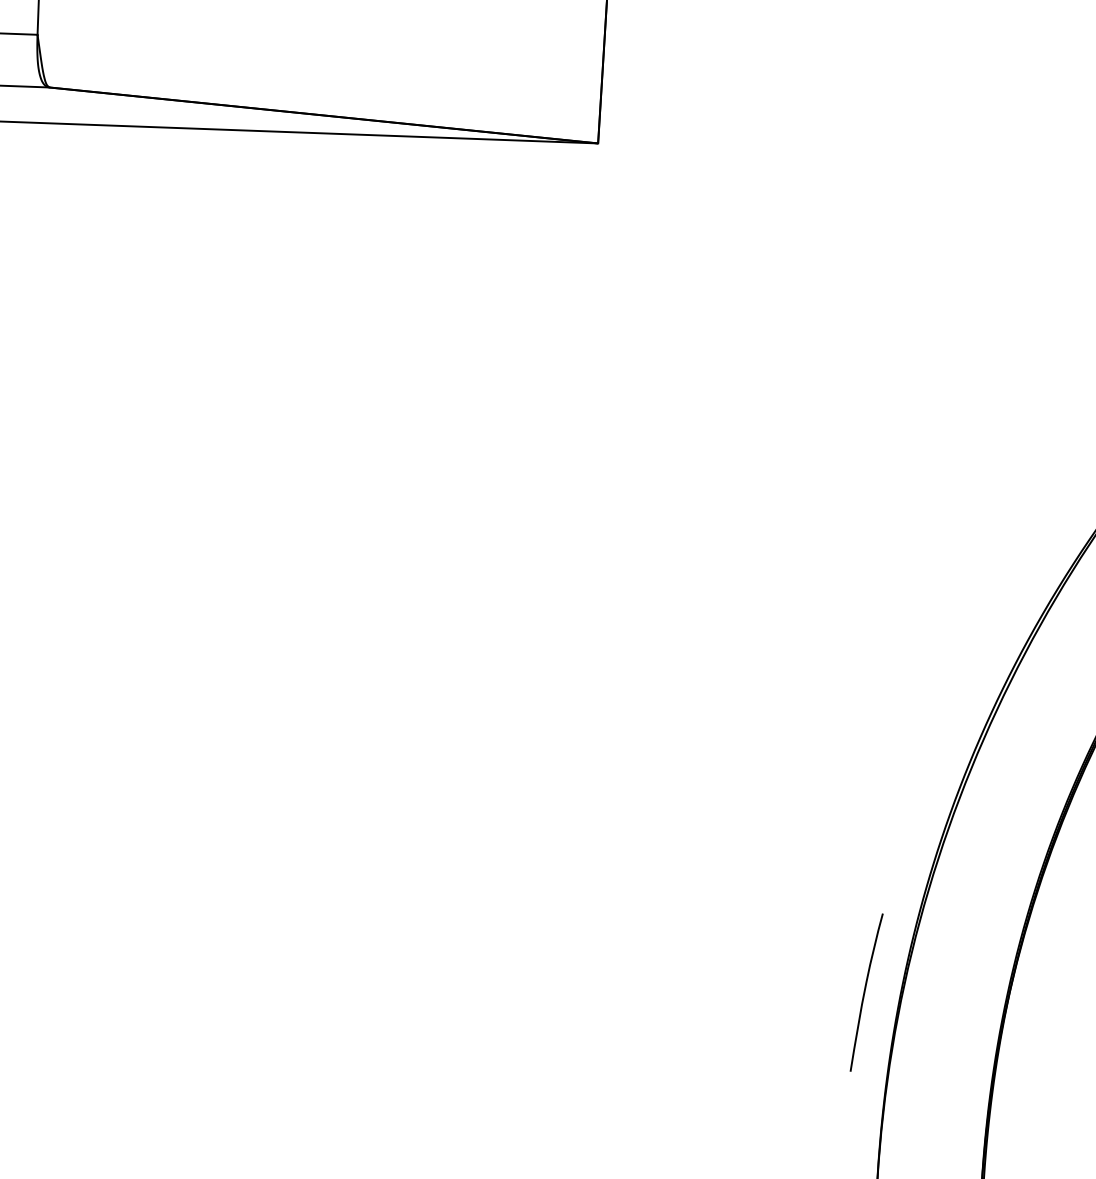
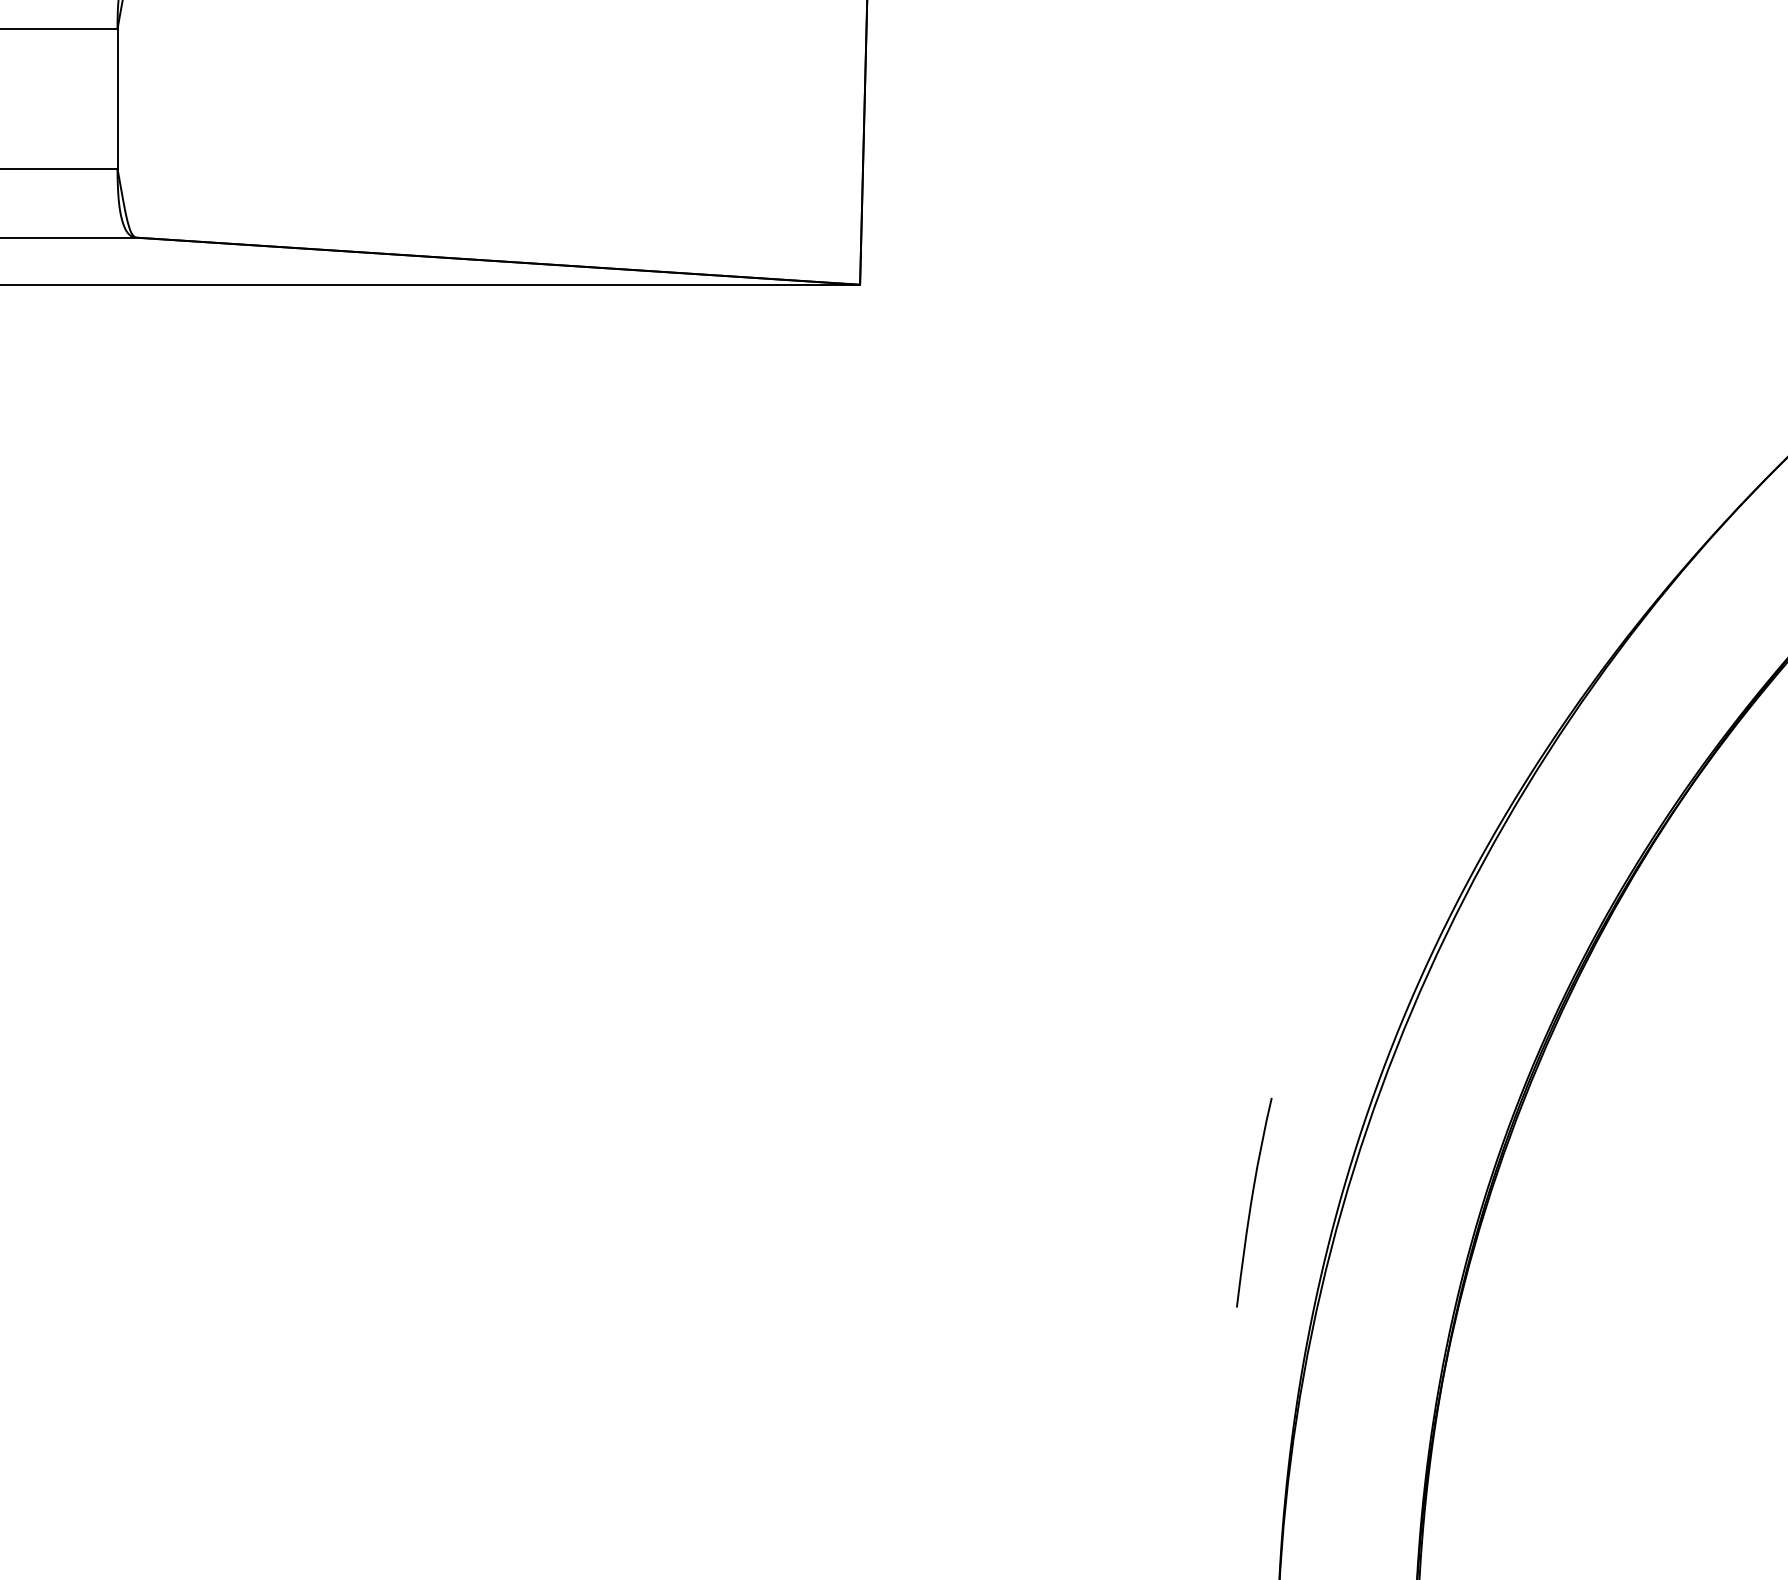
curve: (865, 992) -> (1252, 1202), moved

